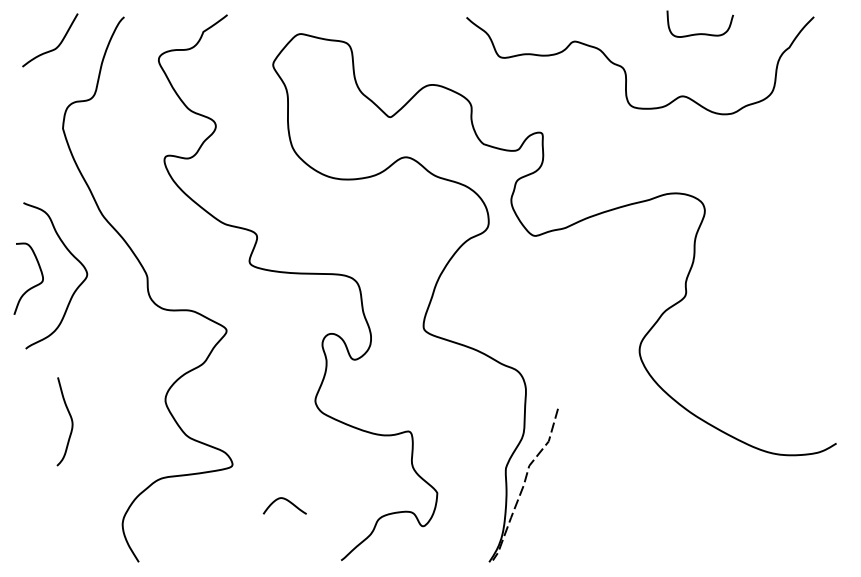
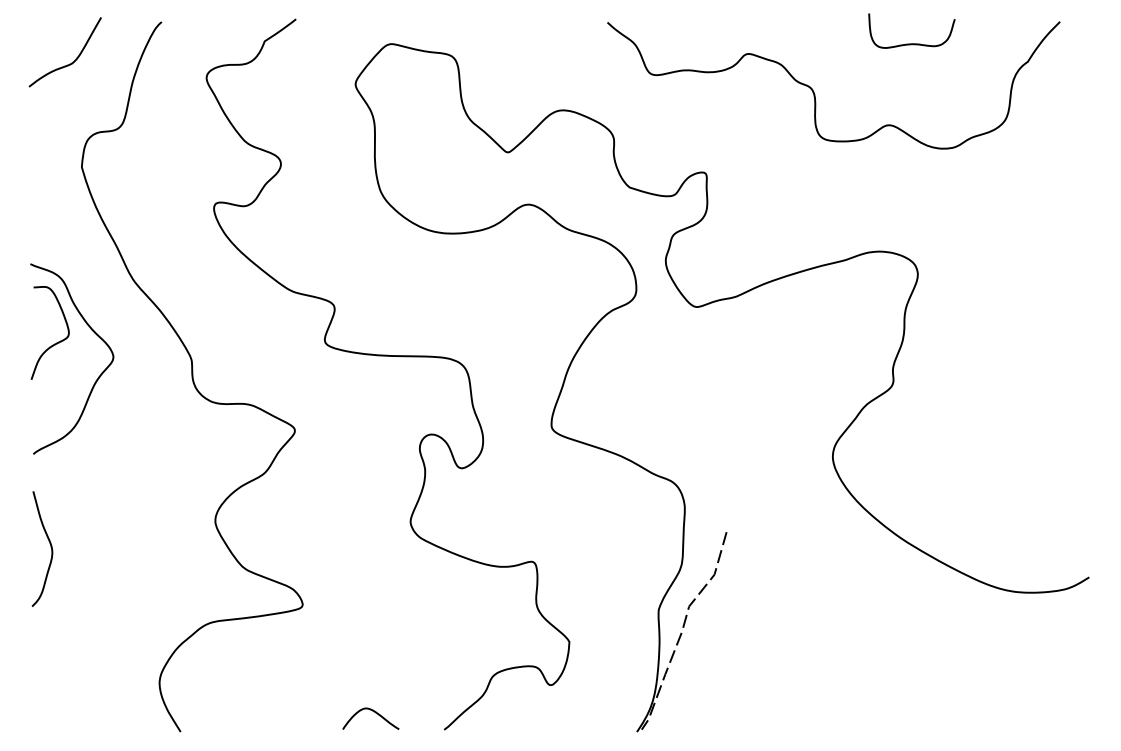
curve: (32, 286) -> (54, 343), moved
curve: (71, 420) -> (50, 547), moved
curve: (288, 501) -> (375, 713), moved

